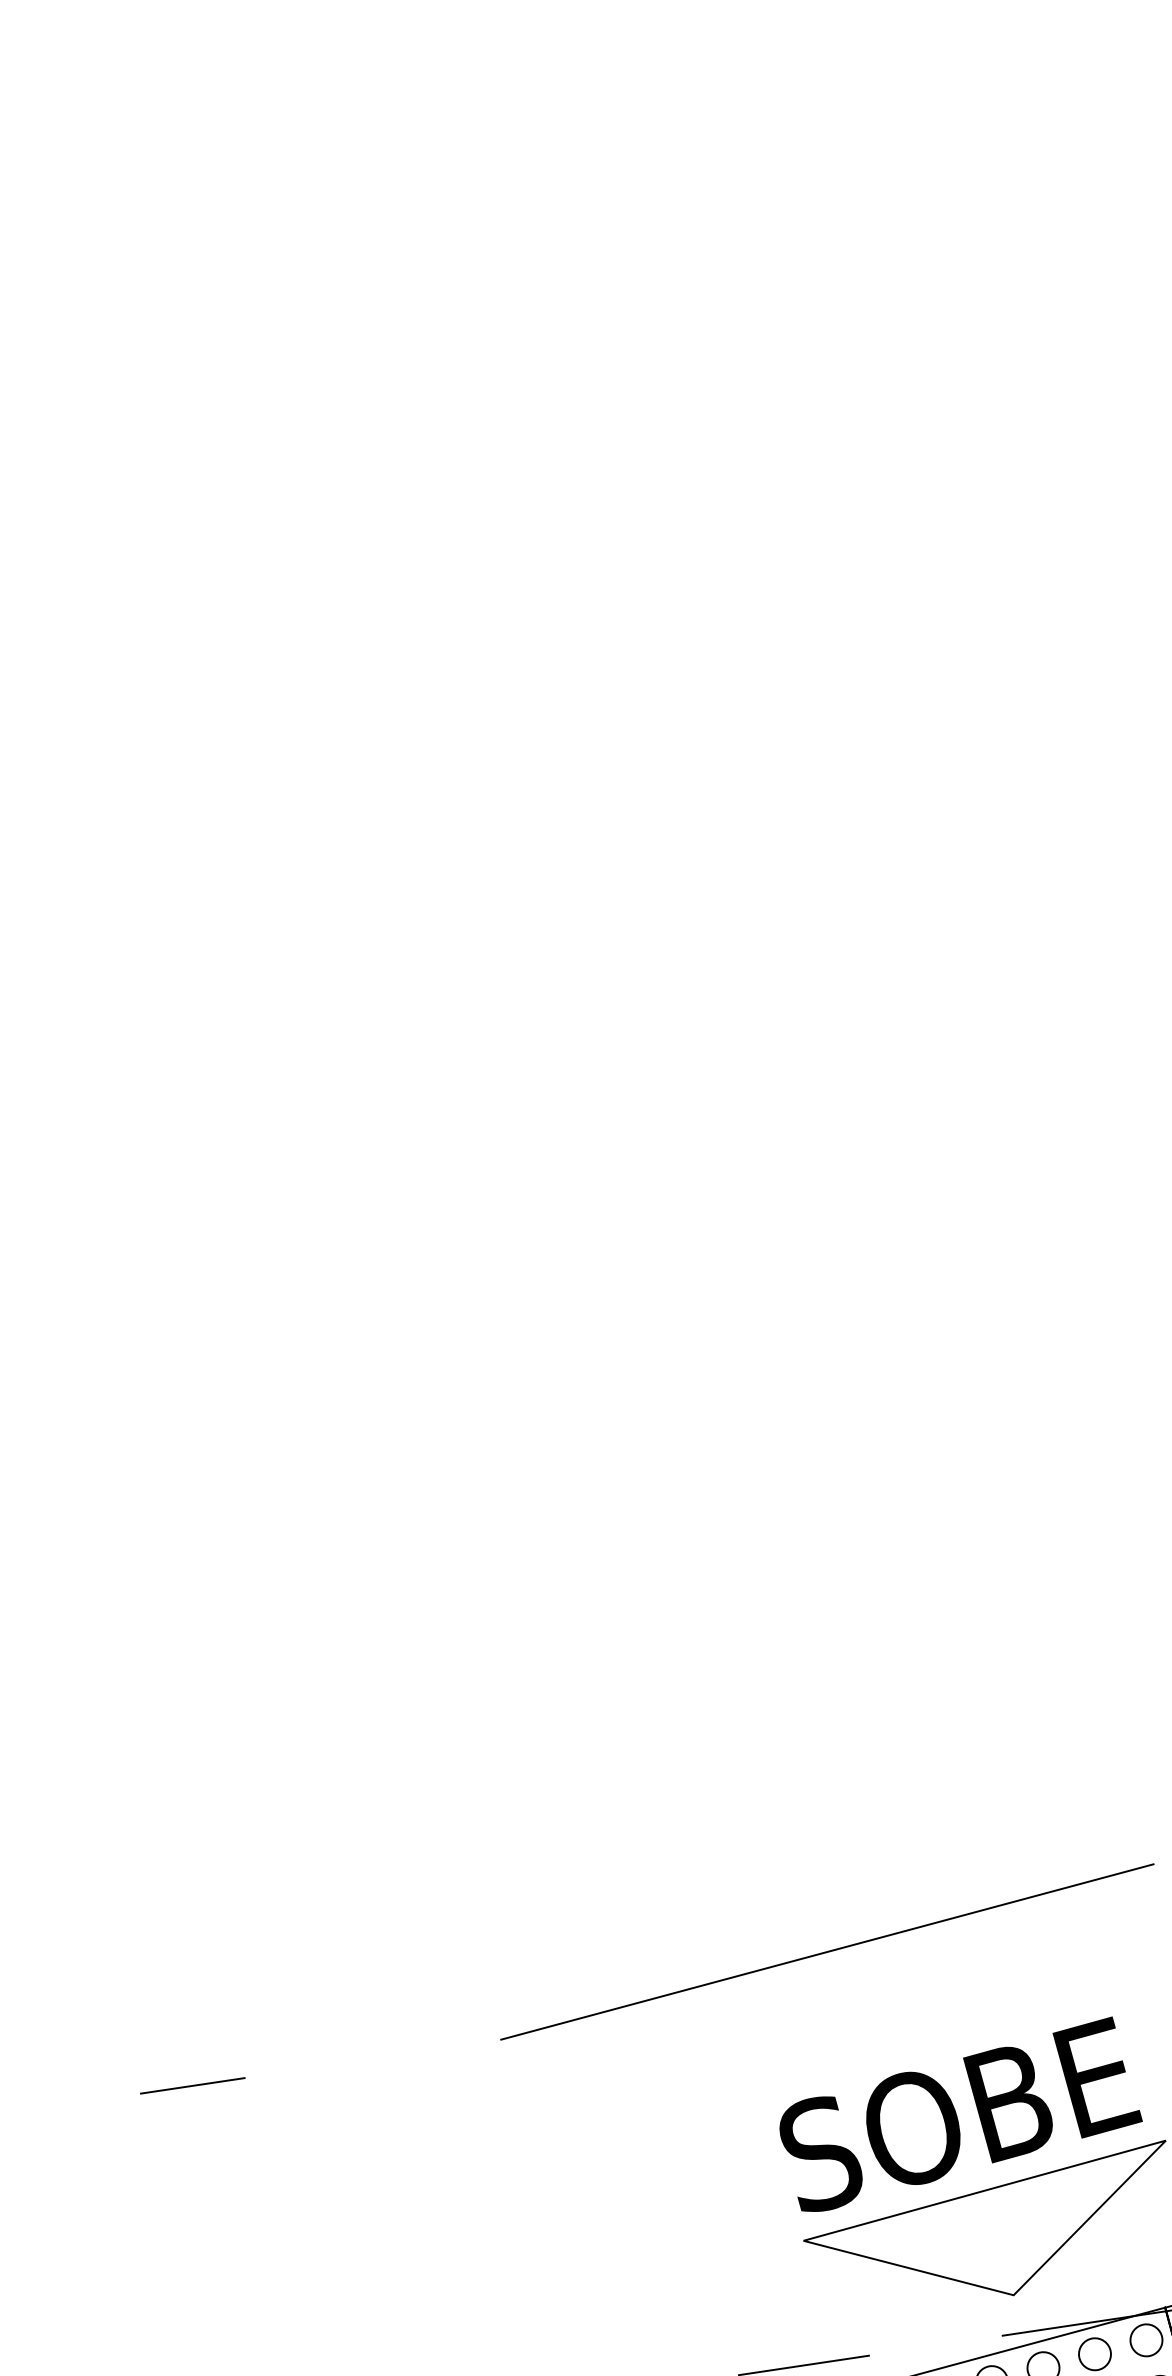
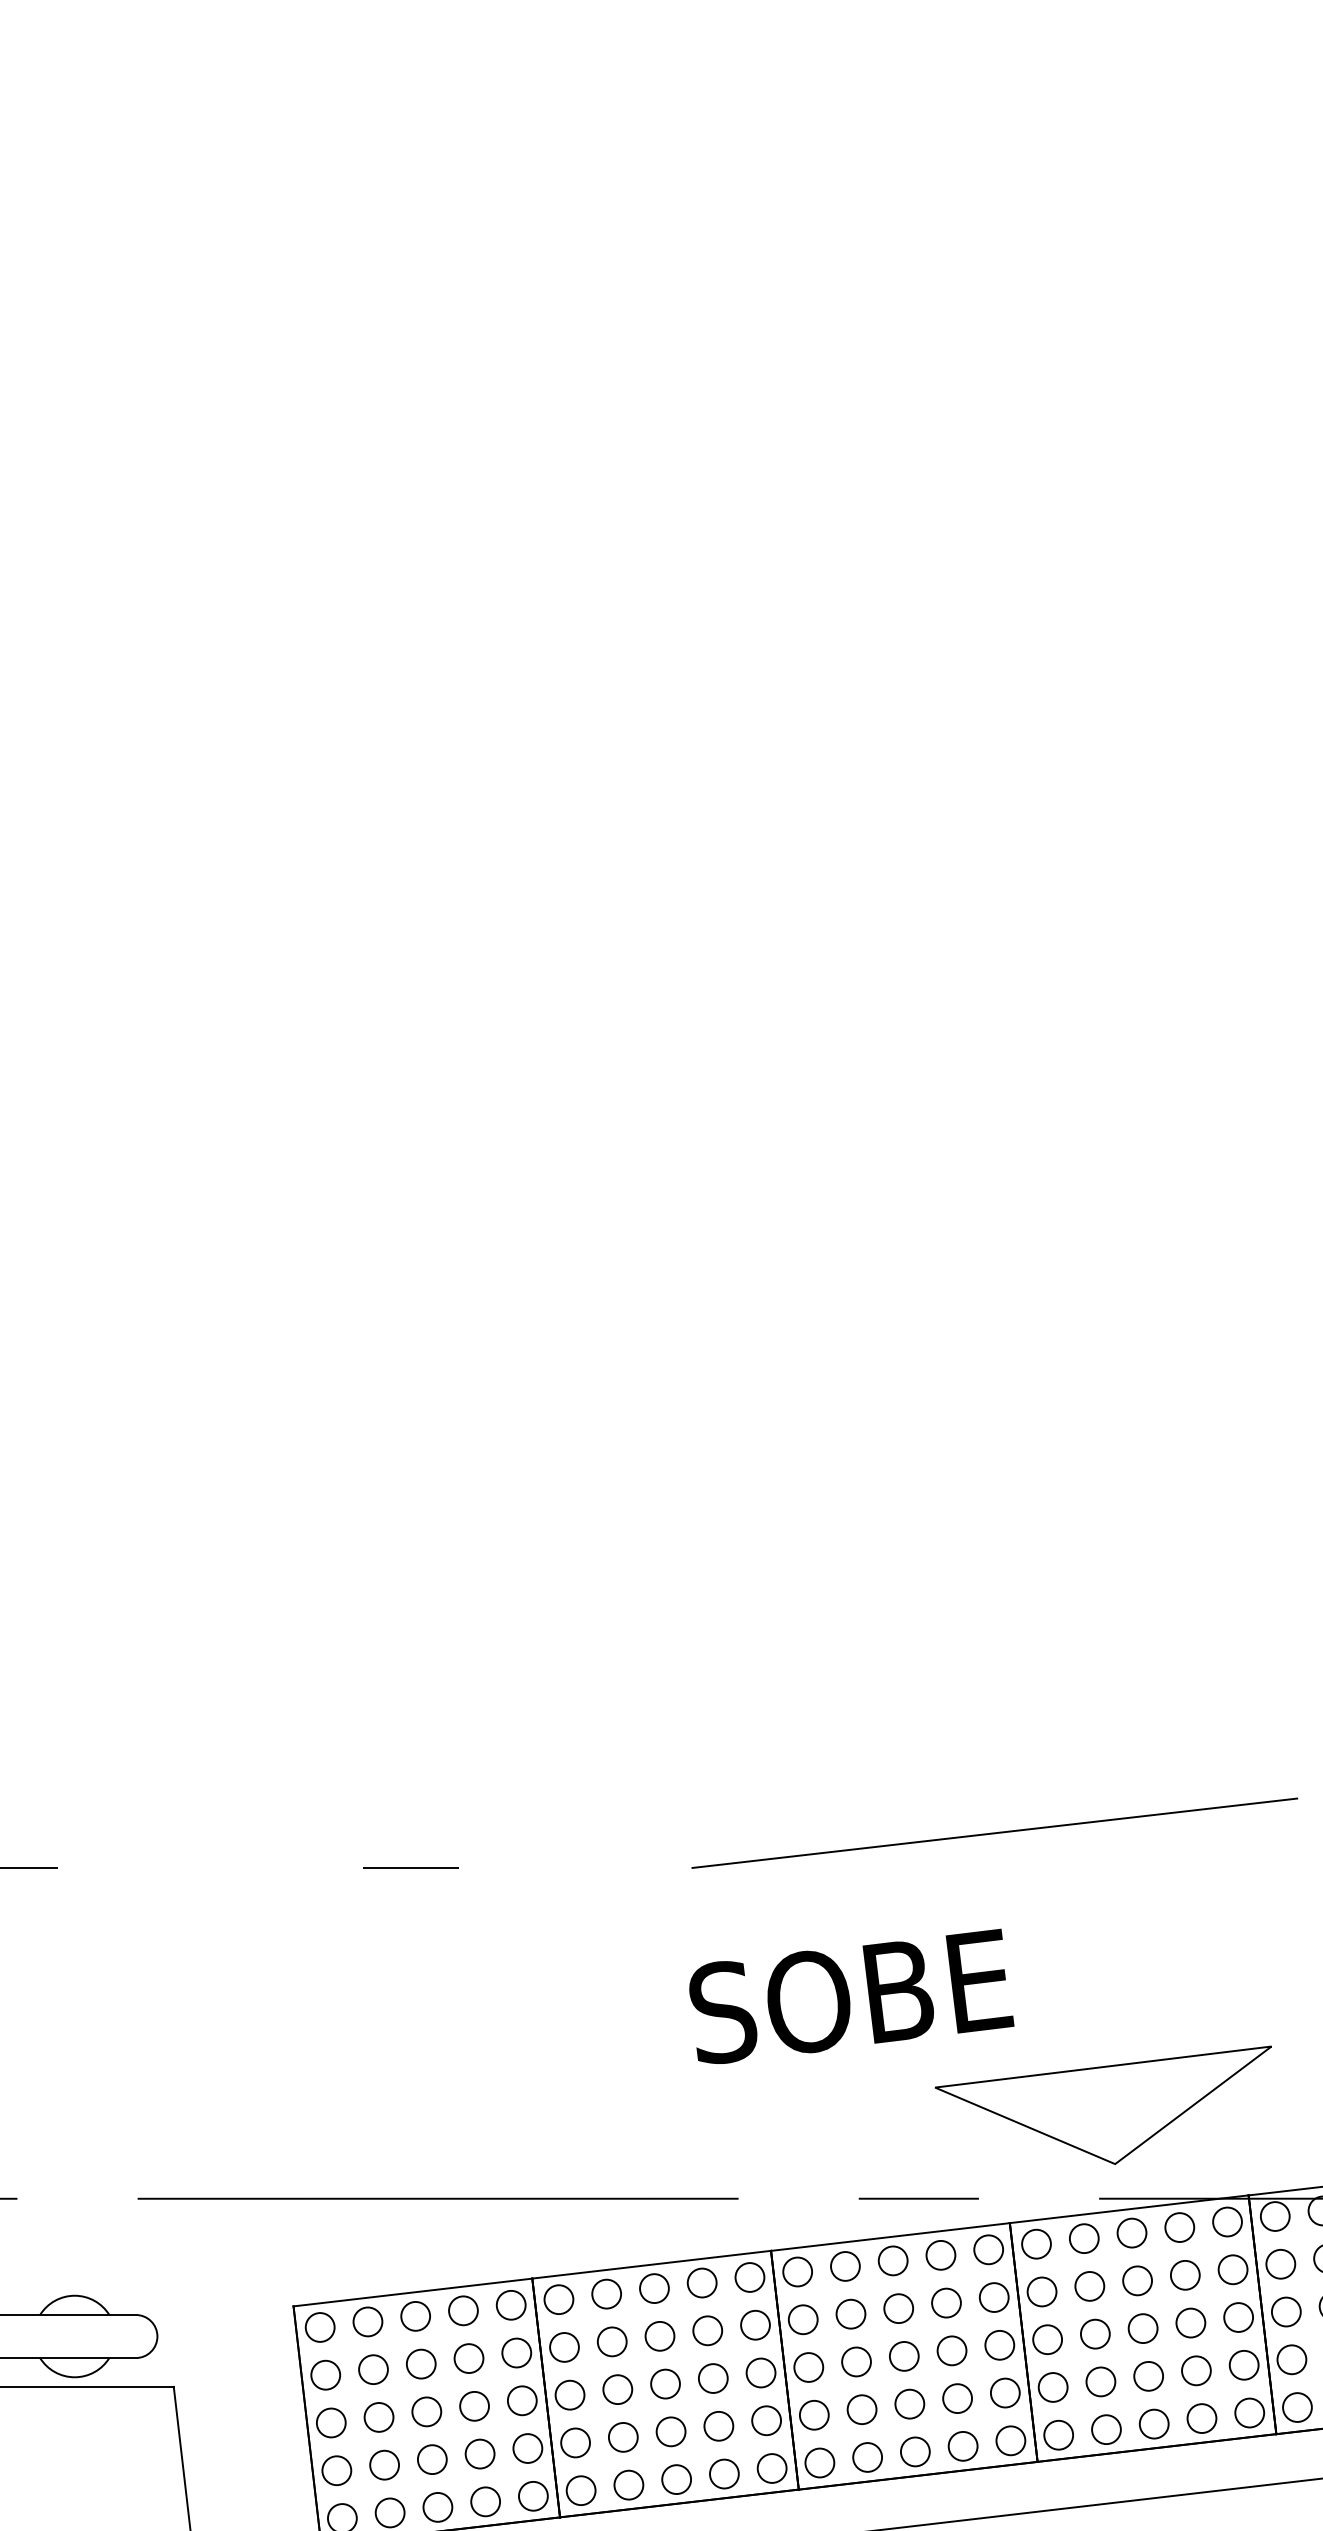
text: (958, 2114) -> (851, 1995), moved

